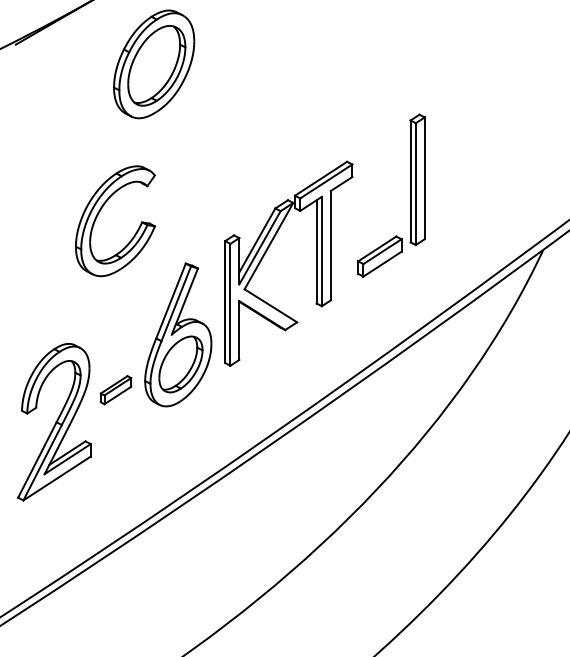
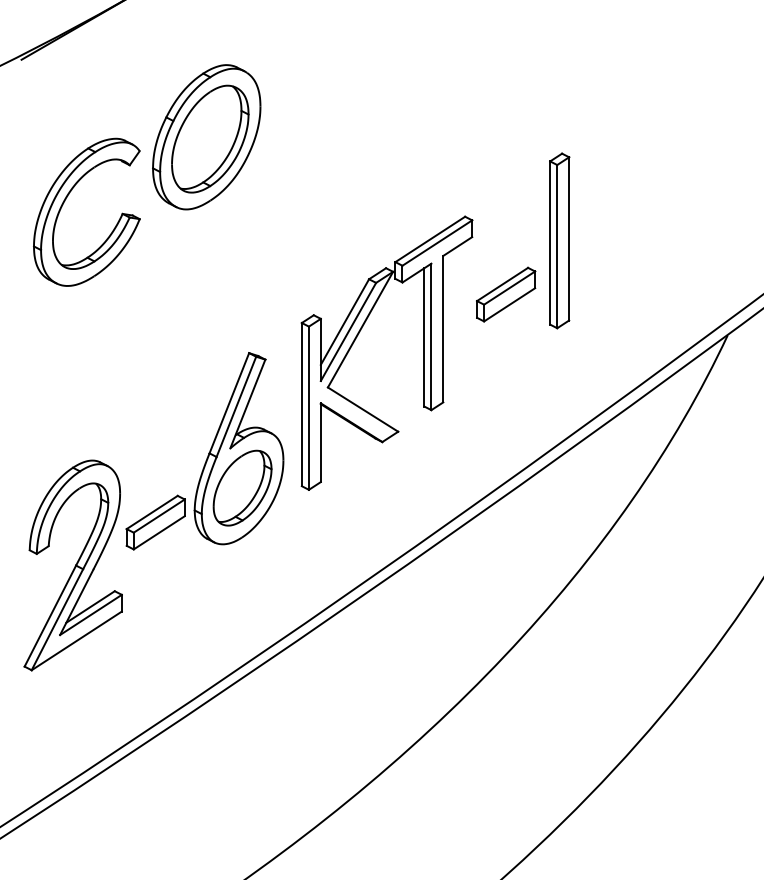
part: (153, 64) -> (206, 137), moved
part: (99, 213) -> (65, 201), moved
part: (380, 256) -> (506, 294), moved
part: (115, 390) -> (155, 522), size x1.43

